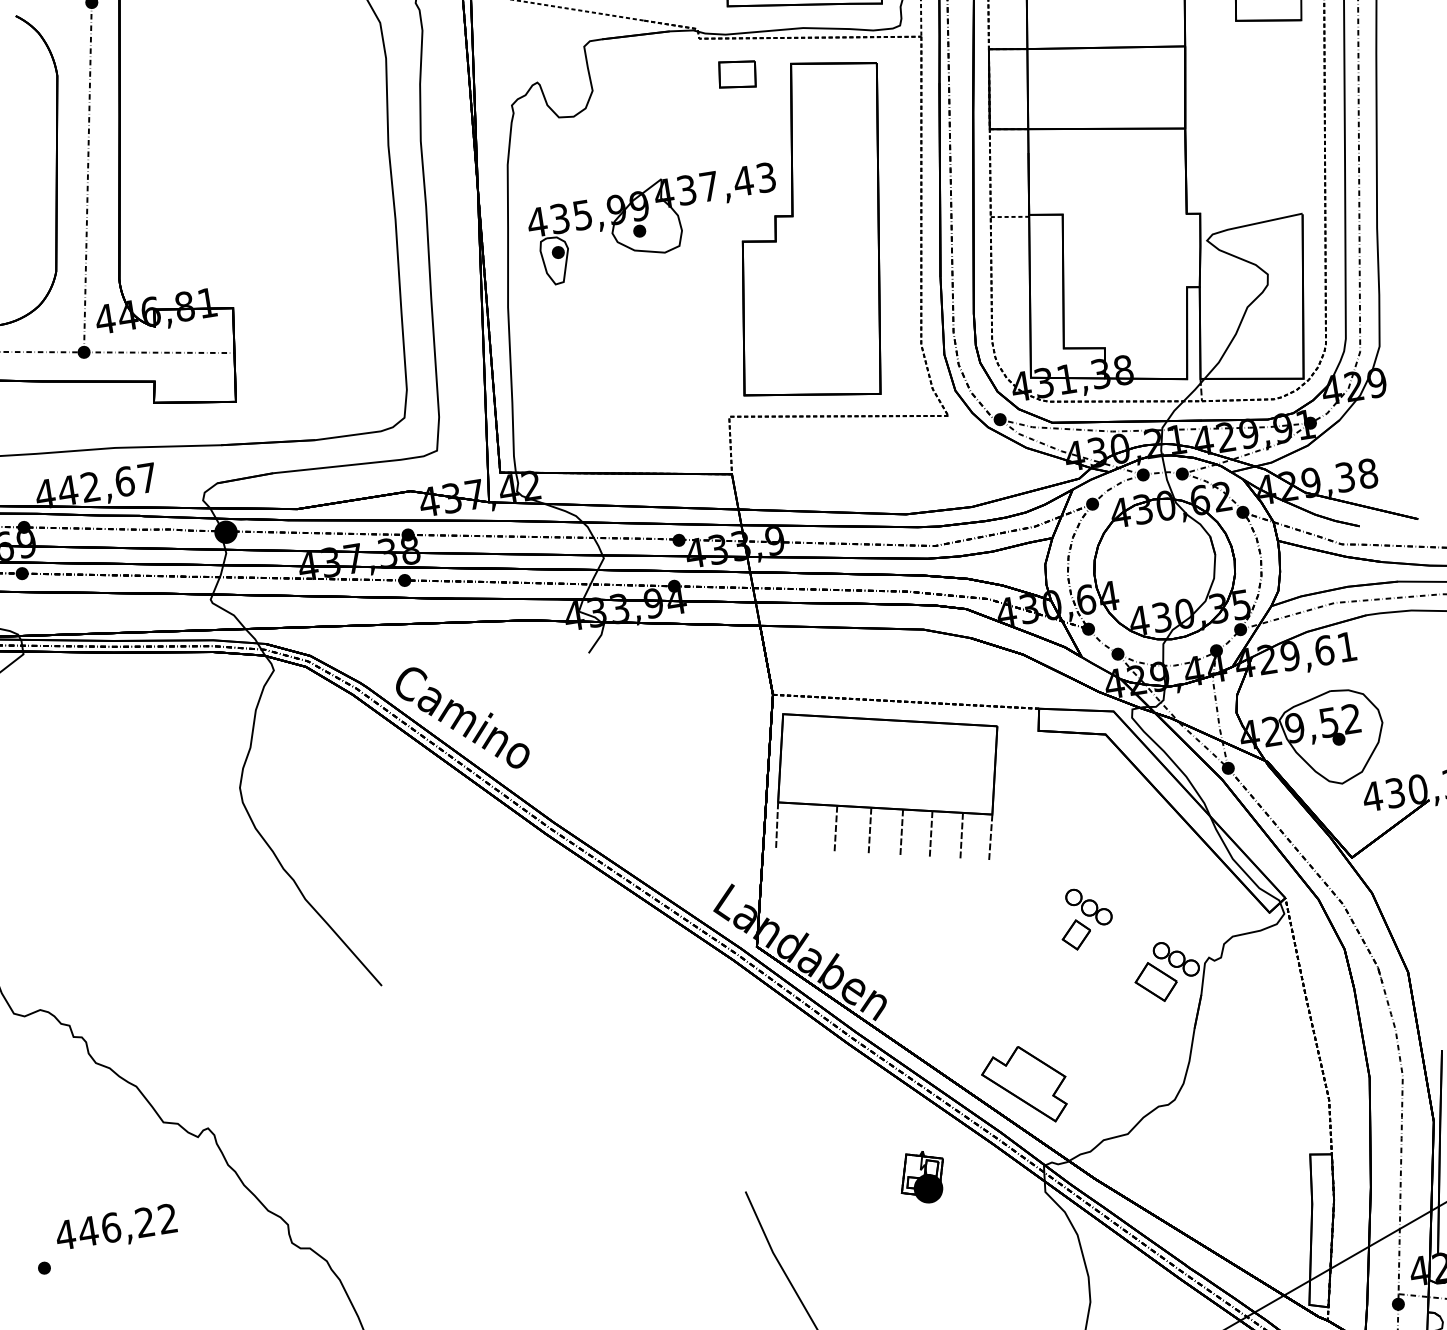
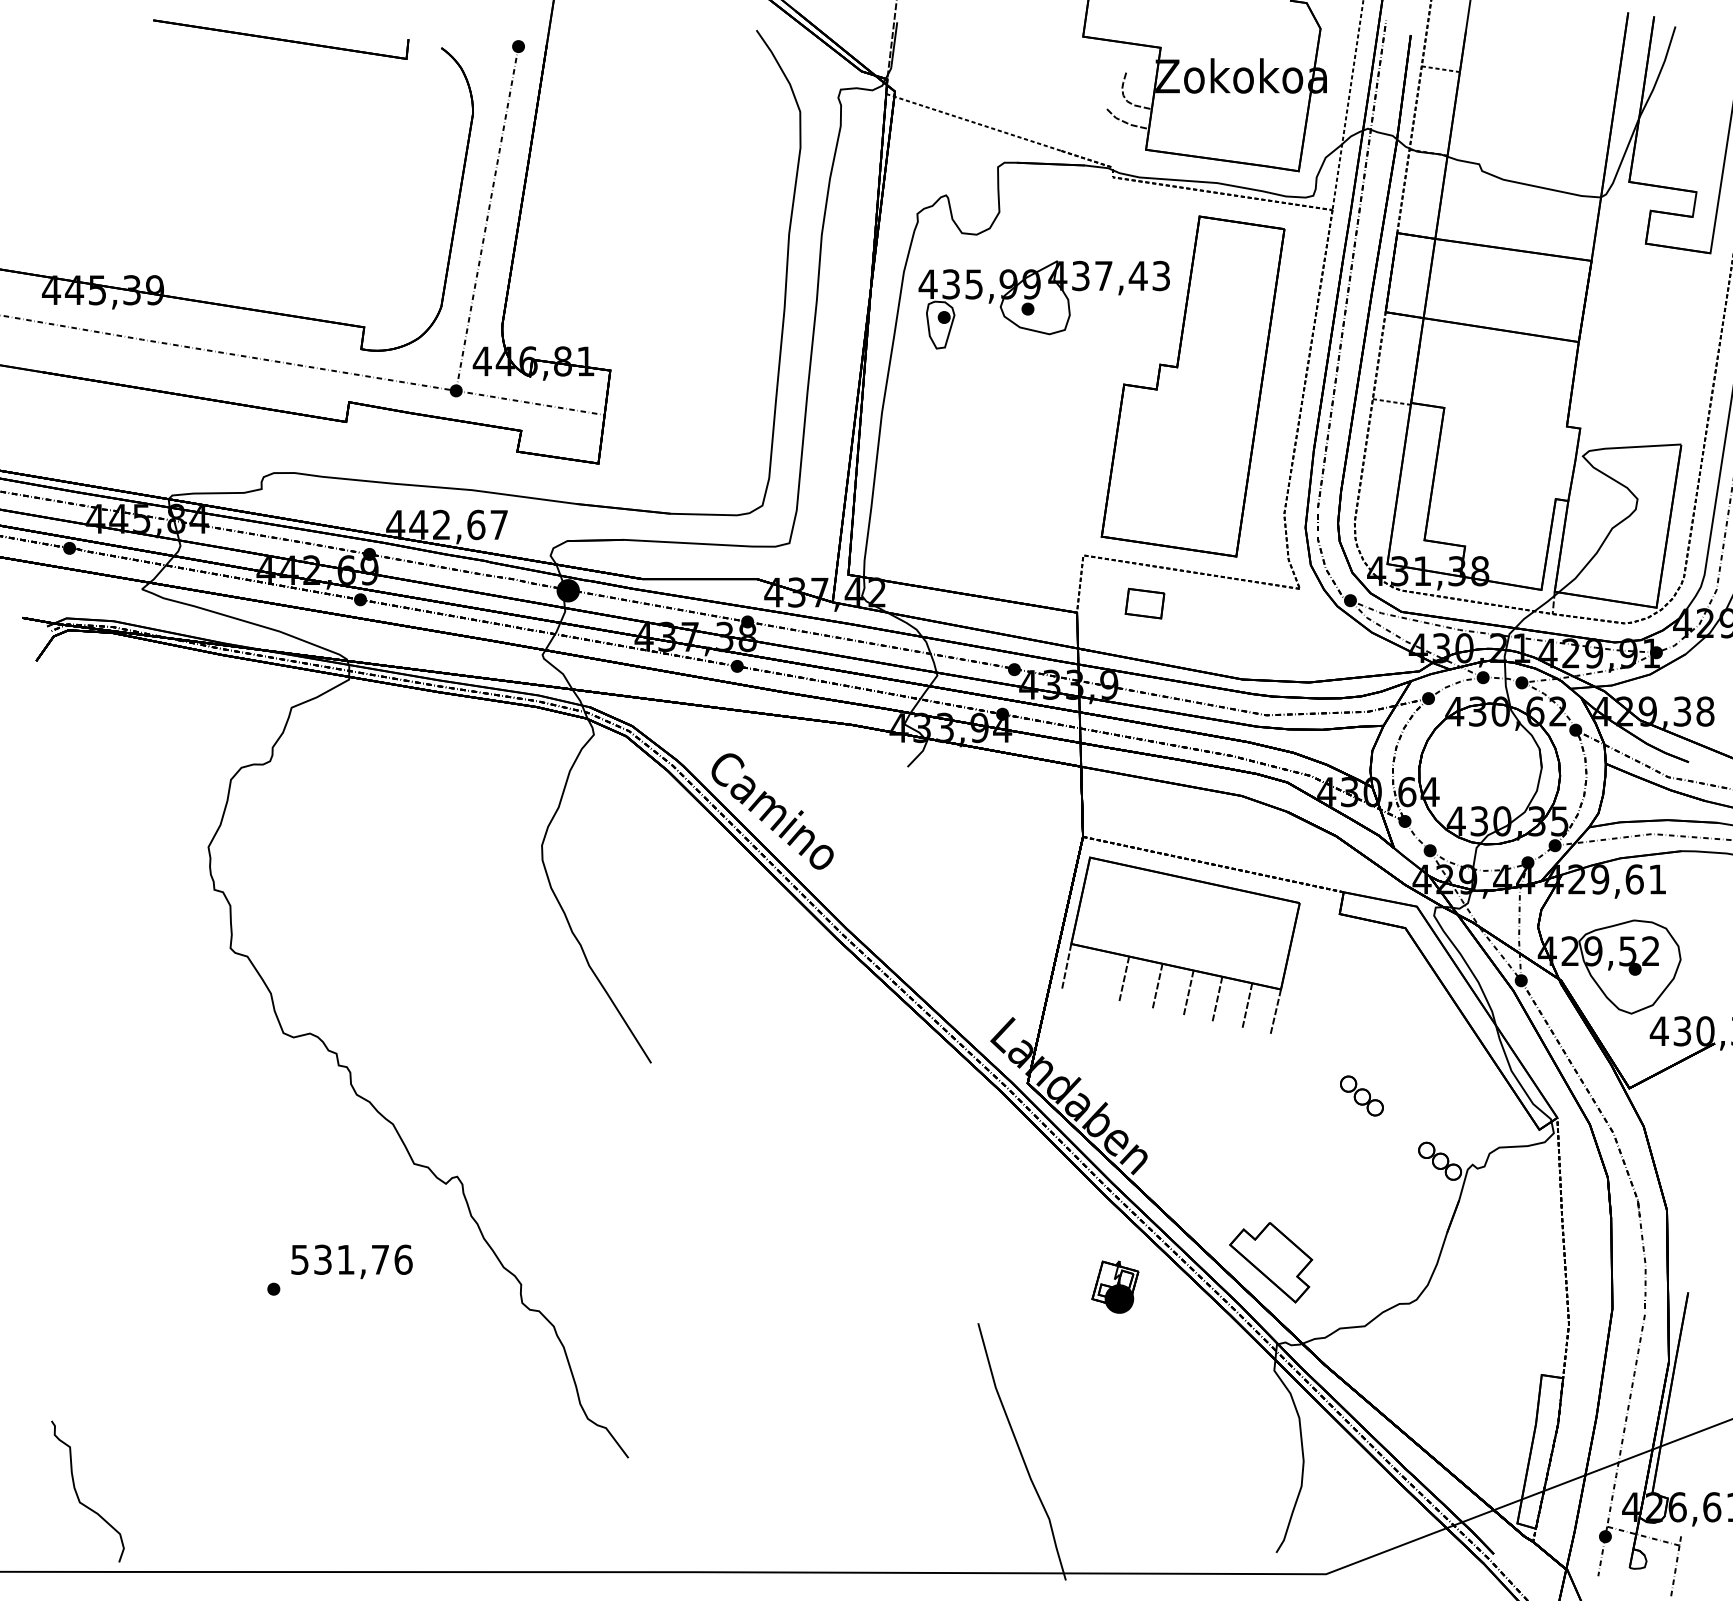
part: (736, 74) -> (1144, 603), moved
part: (654, 224) -> (1043, 304), moved
part: (1076, 934) -> (1345, 1121), removed
part: (1156, 982) -> (1416, 1180), removed
part: (922, 1176) -> (1115, 1286), moved
text: (116, 1226) -> (351, 1259), 446,22 -> 531,76

